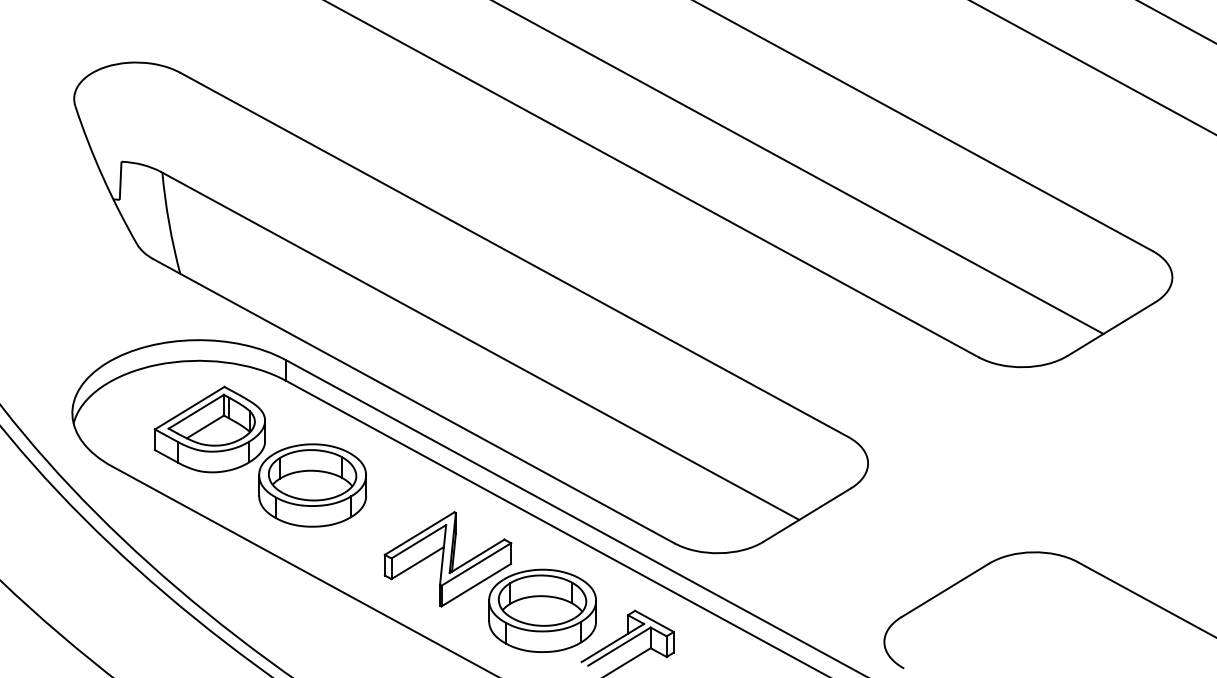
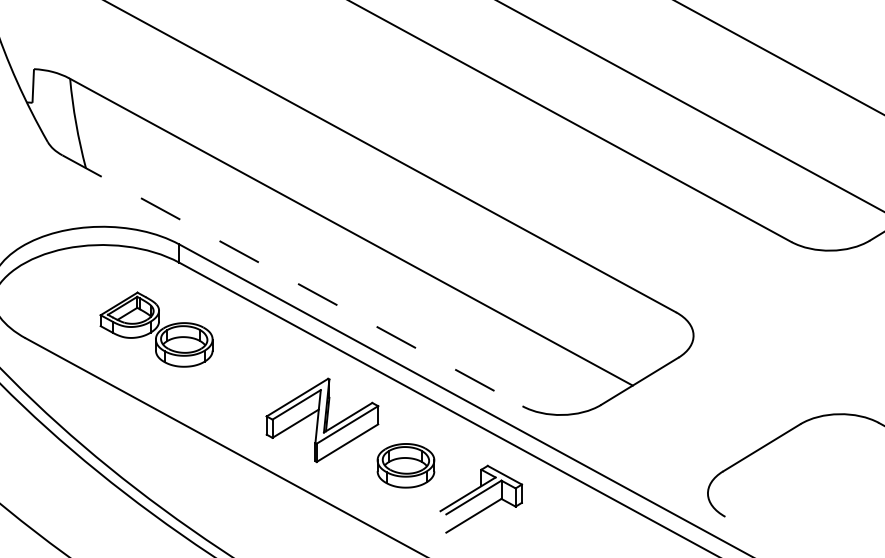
line: (414, 401) -> (292, 280), solid -> dashed
part: (259, 456) -> (155, 329), size x0.6
part: (542, 610) -> (405, 465), size x0.6

